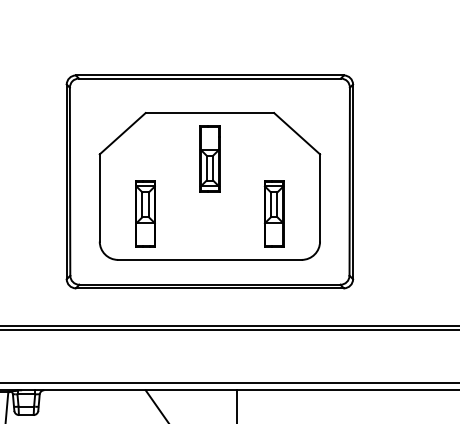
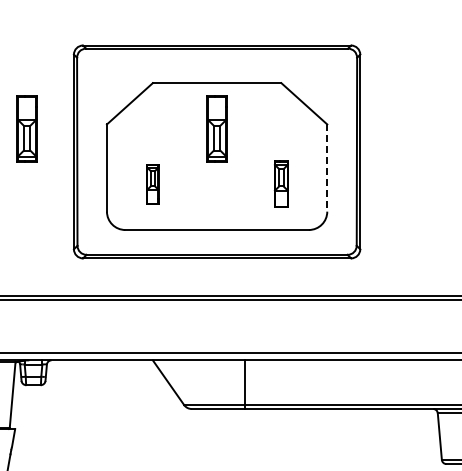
part: (19, 158) -> (26, 128), added
line: (320, 198) -> (327, 168), solid -> dashed
part: (145, 214) -> (152, 184), size x0.6
part: (274, 214) -> (281, 184), size x0.7

